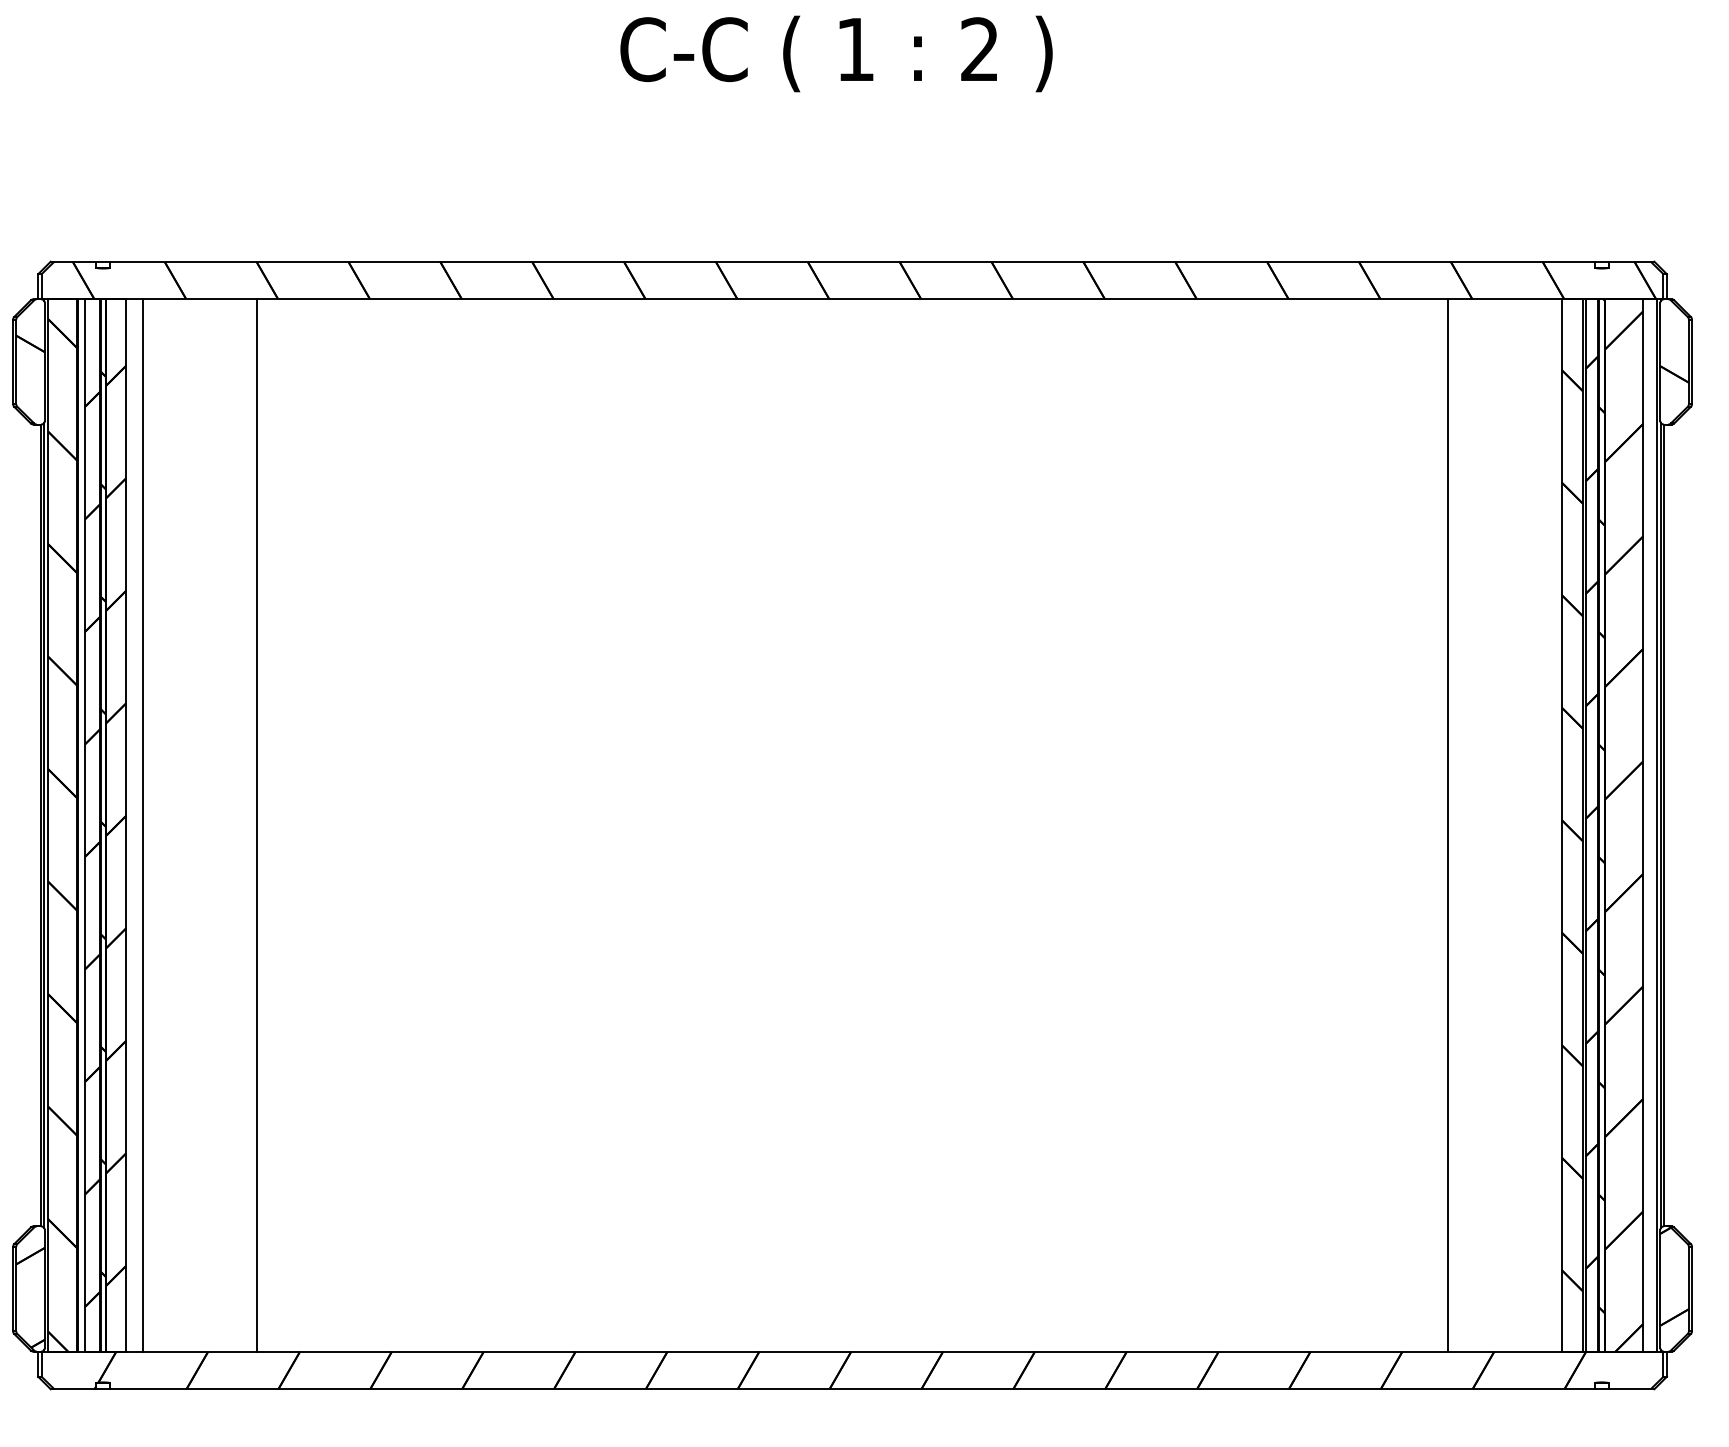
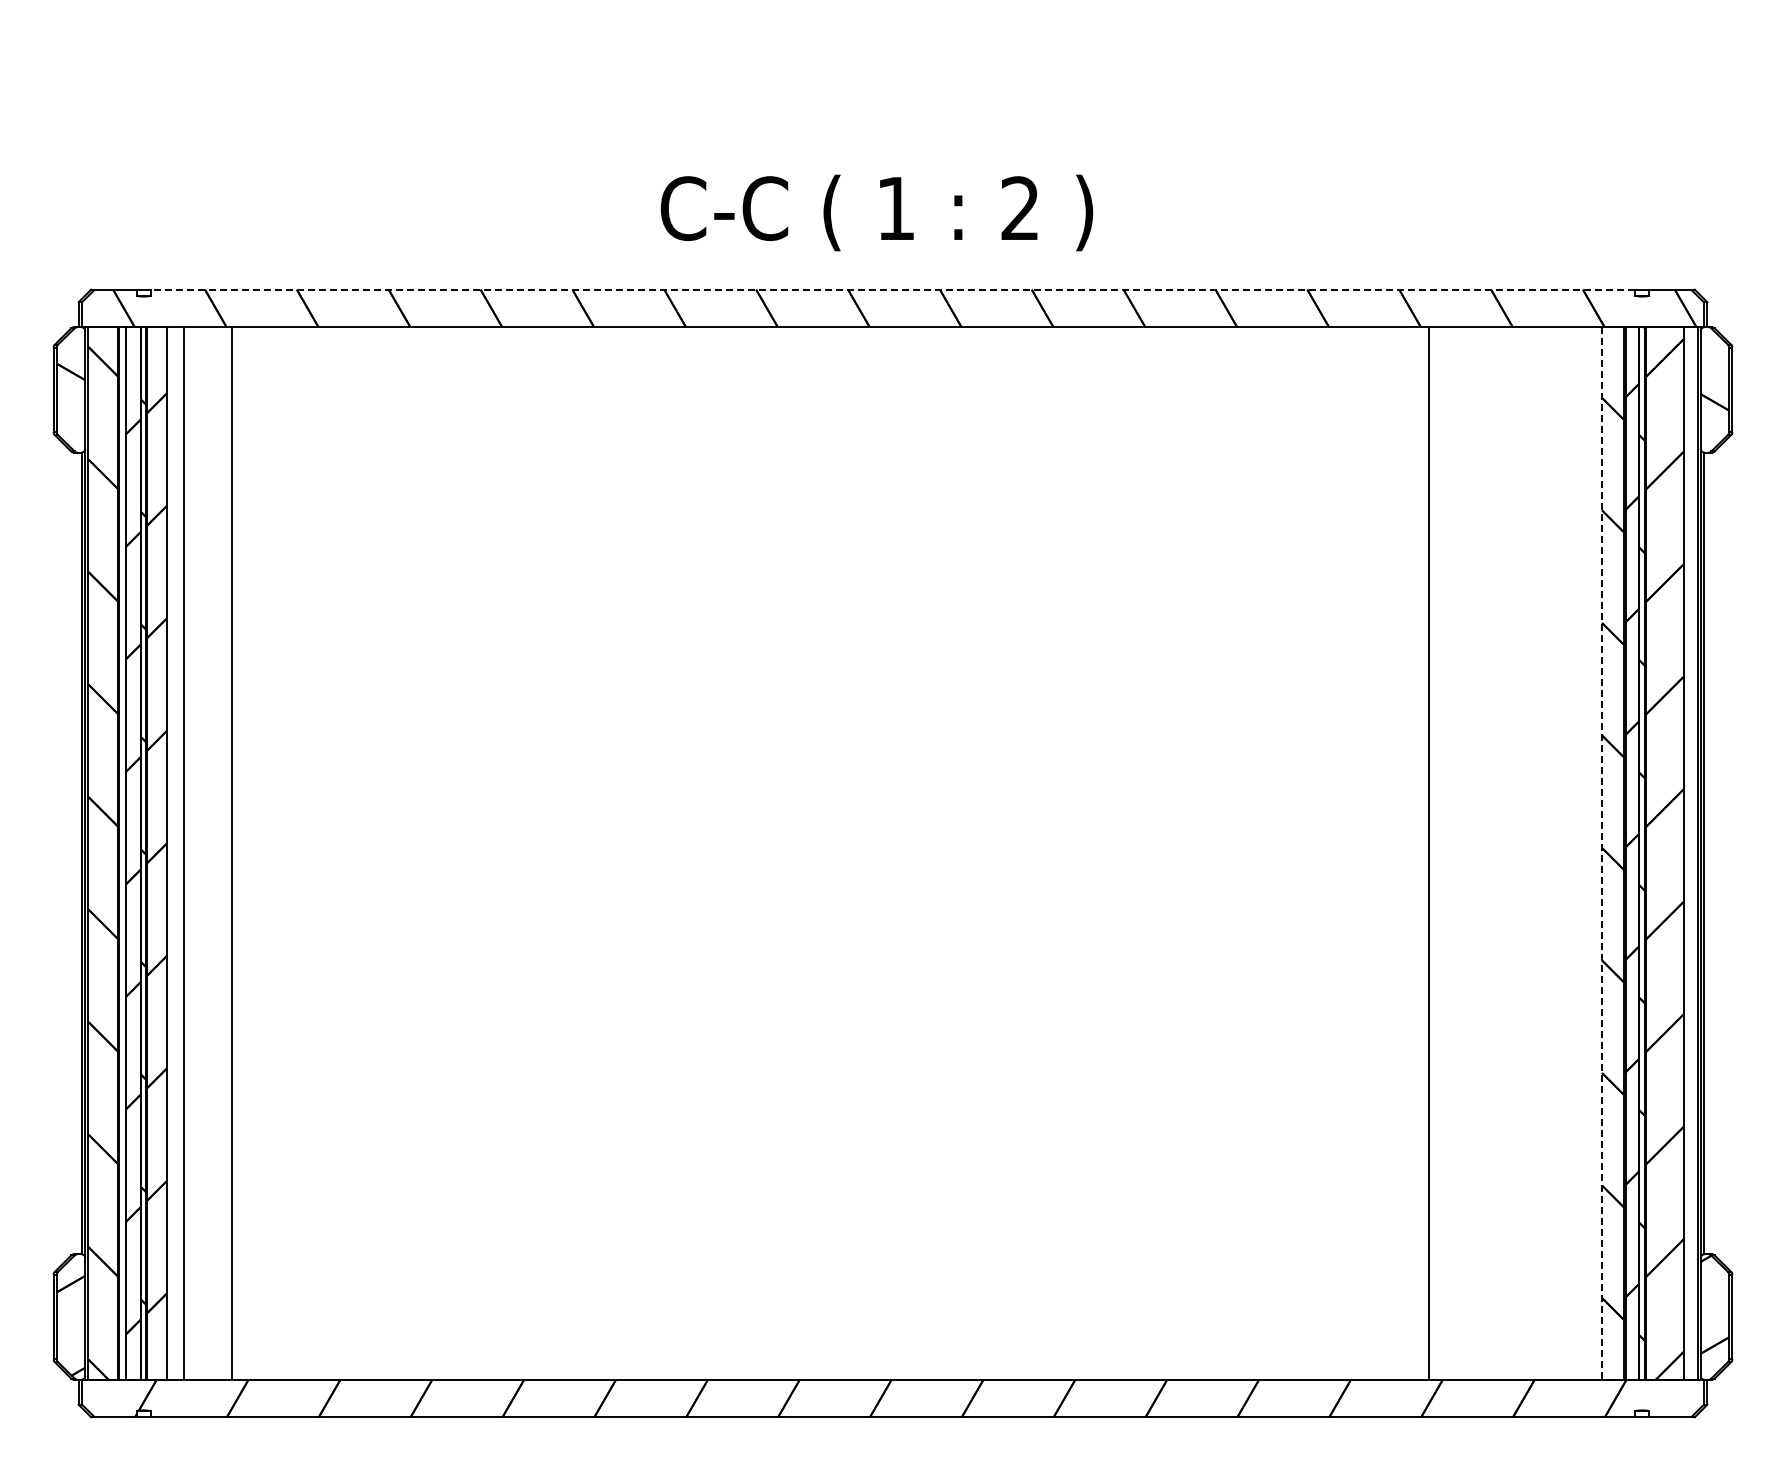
text: (836, 53) -> (876, 212), moved
line: (852, 261) -> (892, 289), solid -> dashed
line: (257, 825) -> (231, 853), moved
line: (1448, 825) -> (1429, 853), moved
line: (1562, 825) -> (1602, 853), solid -> dashed

